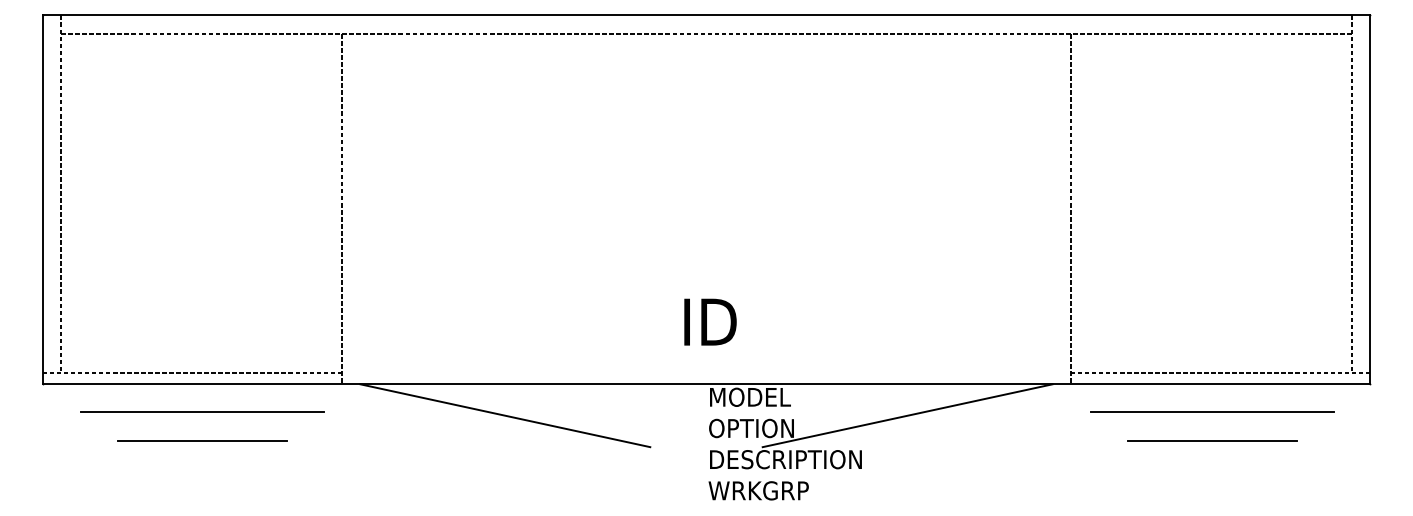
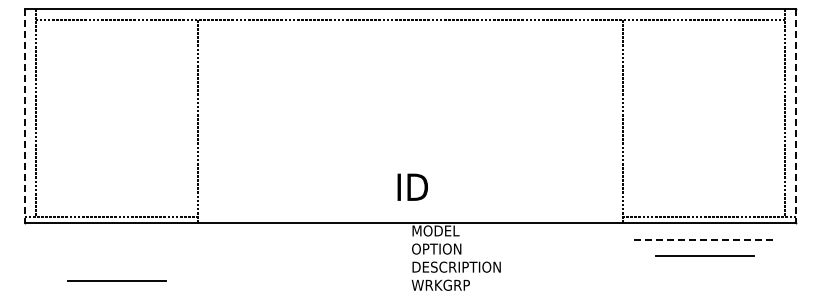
line: (42, 200) -> (24, 116), solid -> dashed
line: (1370, 200) -> (796, 116), solid -> dashed
line: (202, 411) -> (117, 239), removed
line: (1212, 411) -> (704, 239), solid -> dashed
line: (505, 415) -> (293, 241), removed
line: (907, 415) -> (527, 241), removed
line: (200, 439) -> (116, 280), moved

